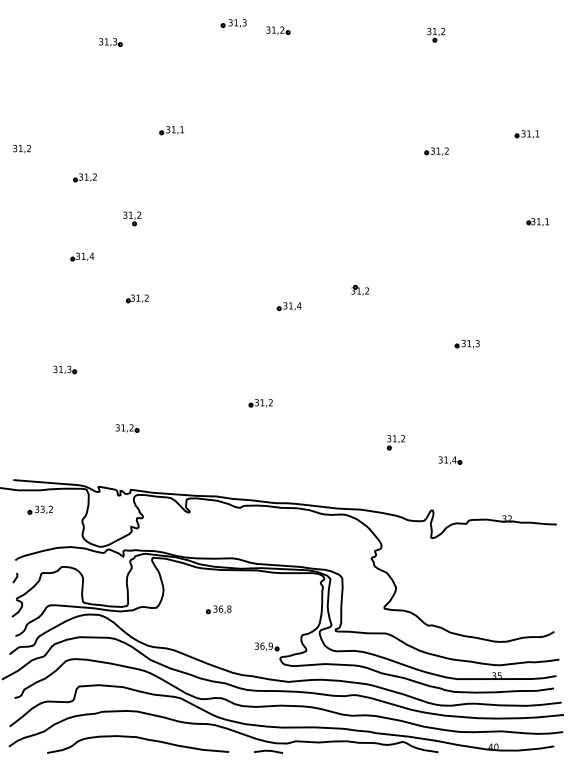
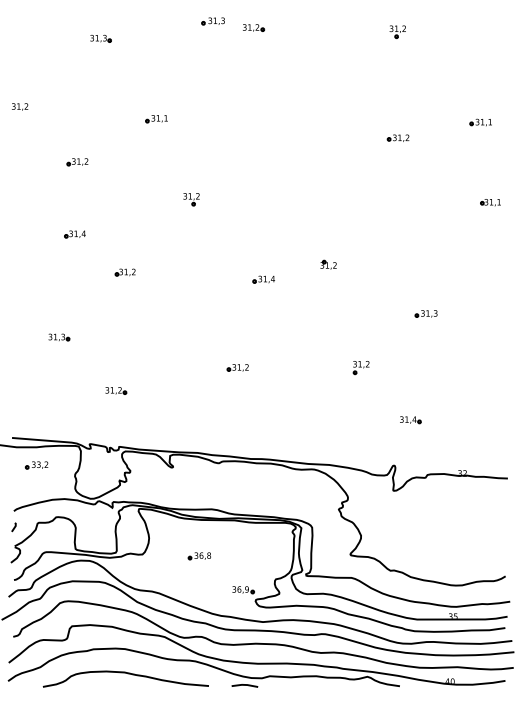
text: (22, 148) -> (20, 106), moved
part: (132, 218) -> (191, 199), moved
part: (395, 443) -> (360, 368), moved

